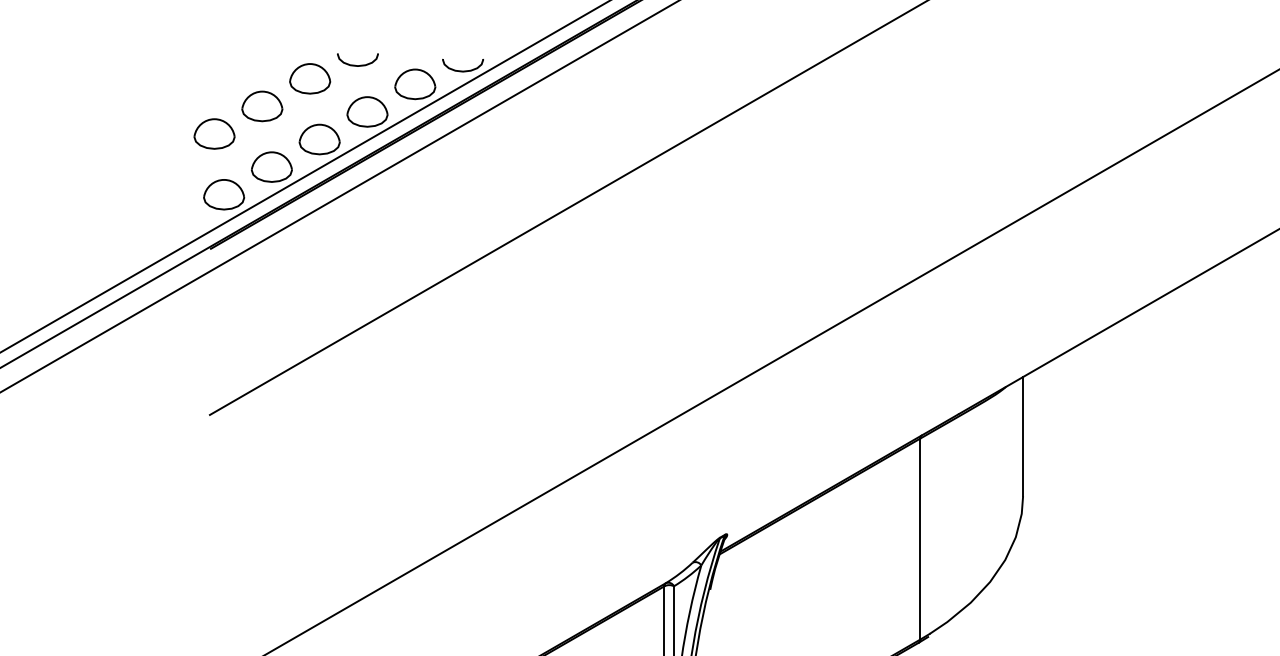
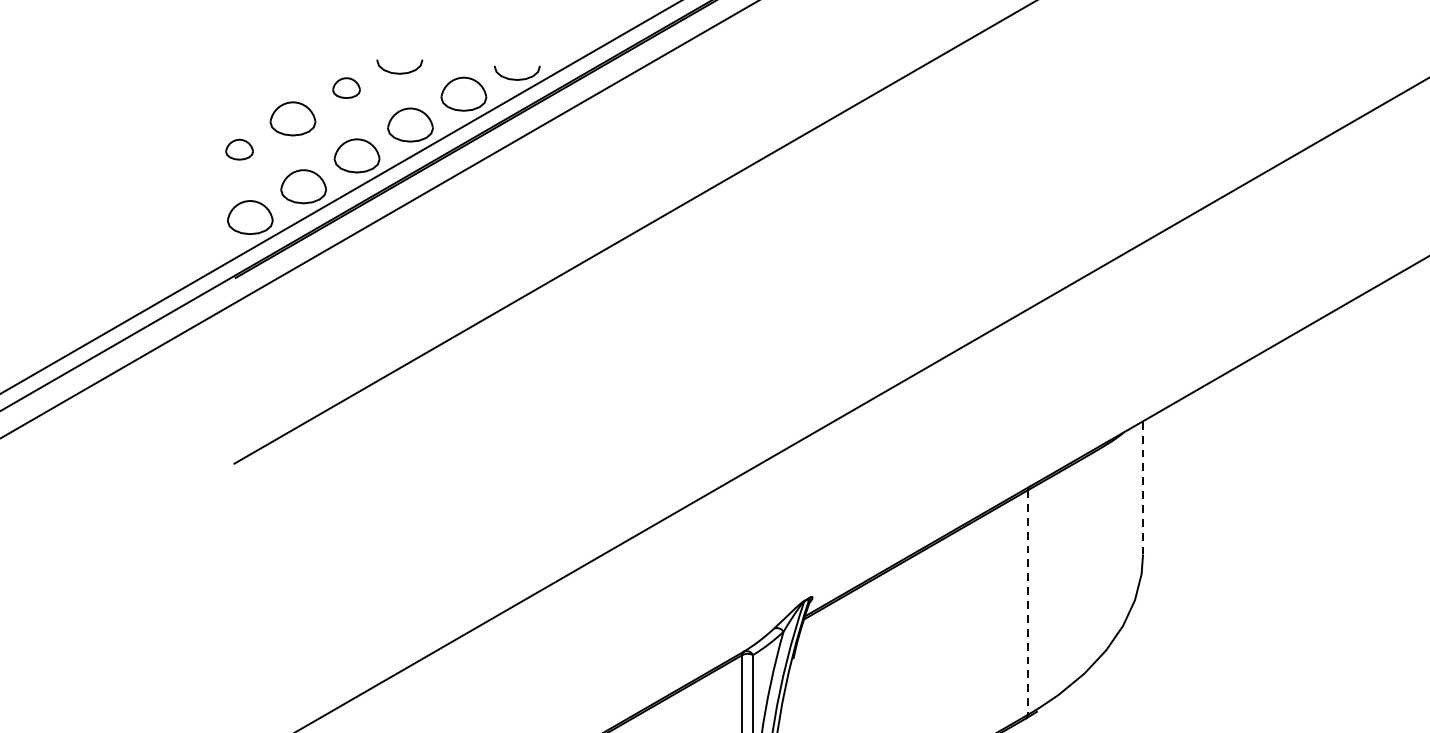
part: (310, 78) -> (346, 87), size x0.6
part: (214, 133) -> (239, 149), size x0.6
line: (1023, 436) -> (1143, 487), solid -> dashed
line: (920, 539) -> (1028, 602), solid -> dashed

